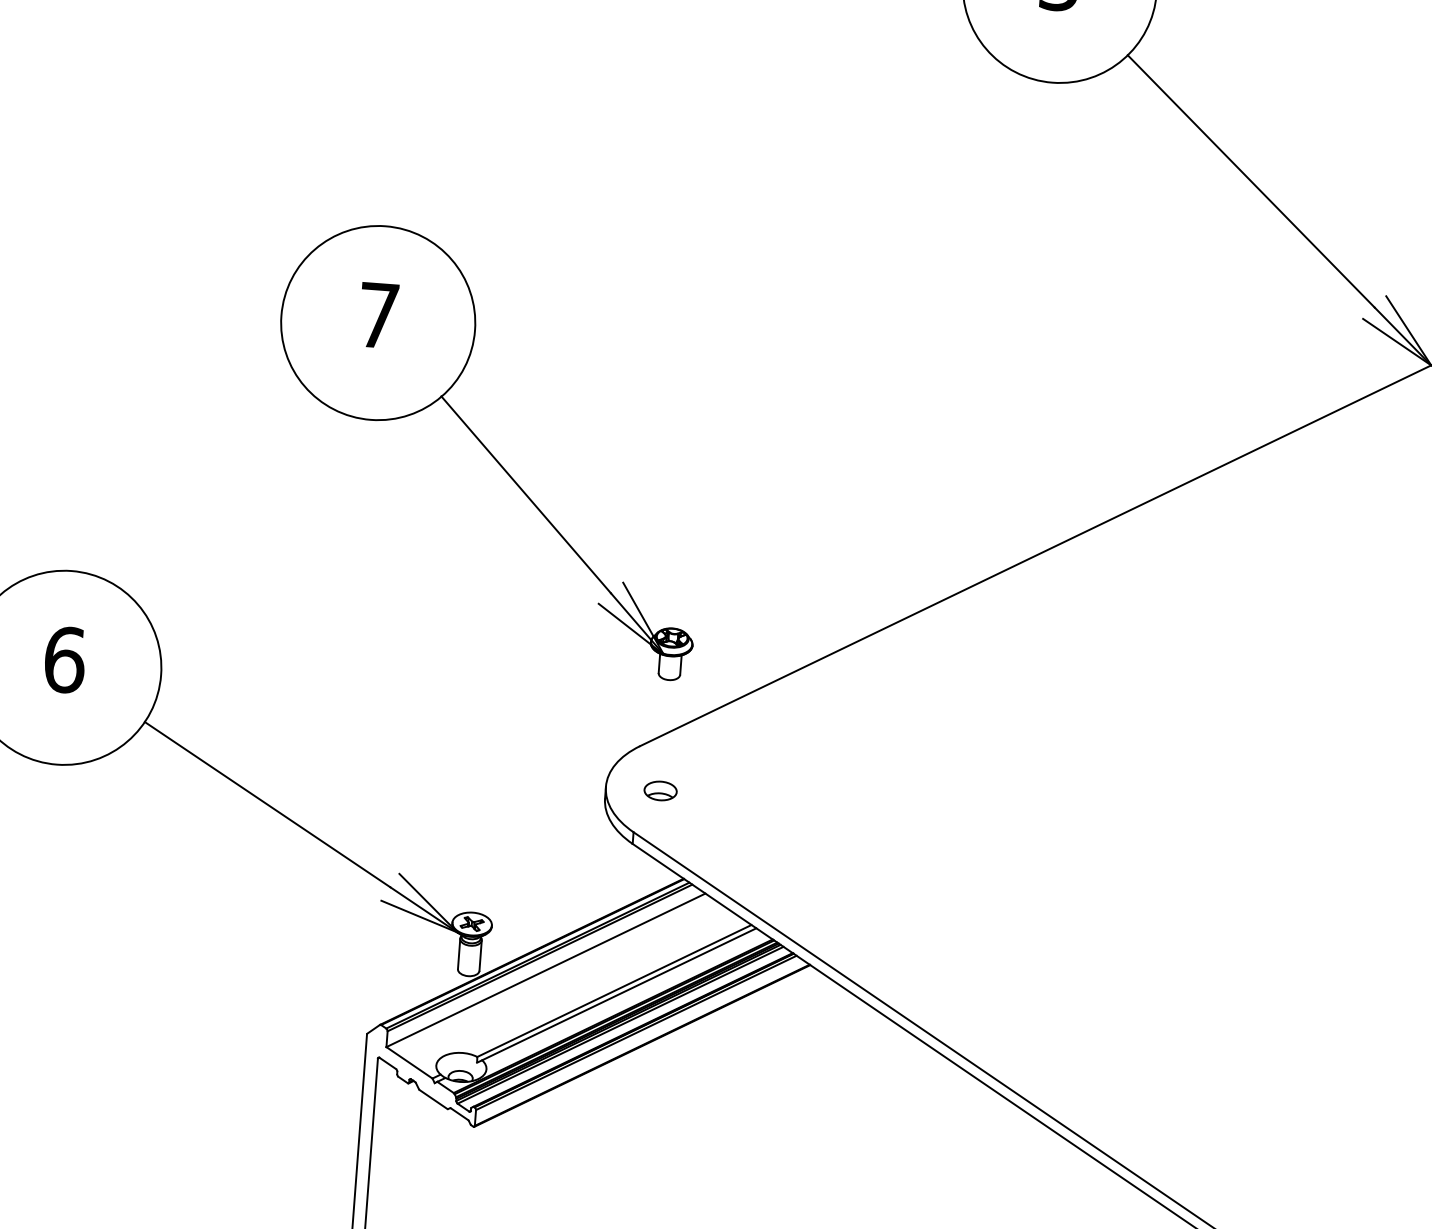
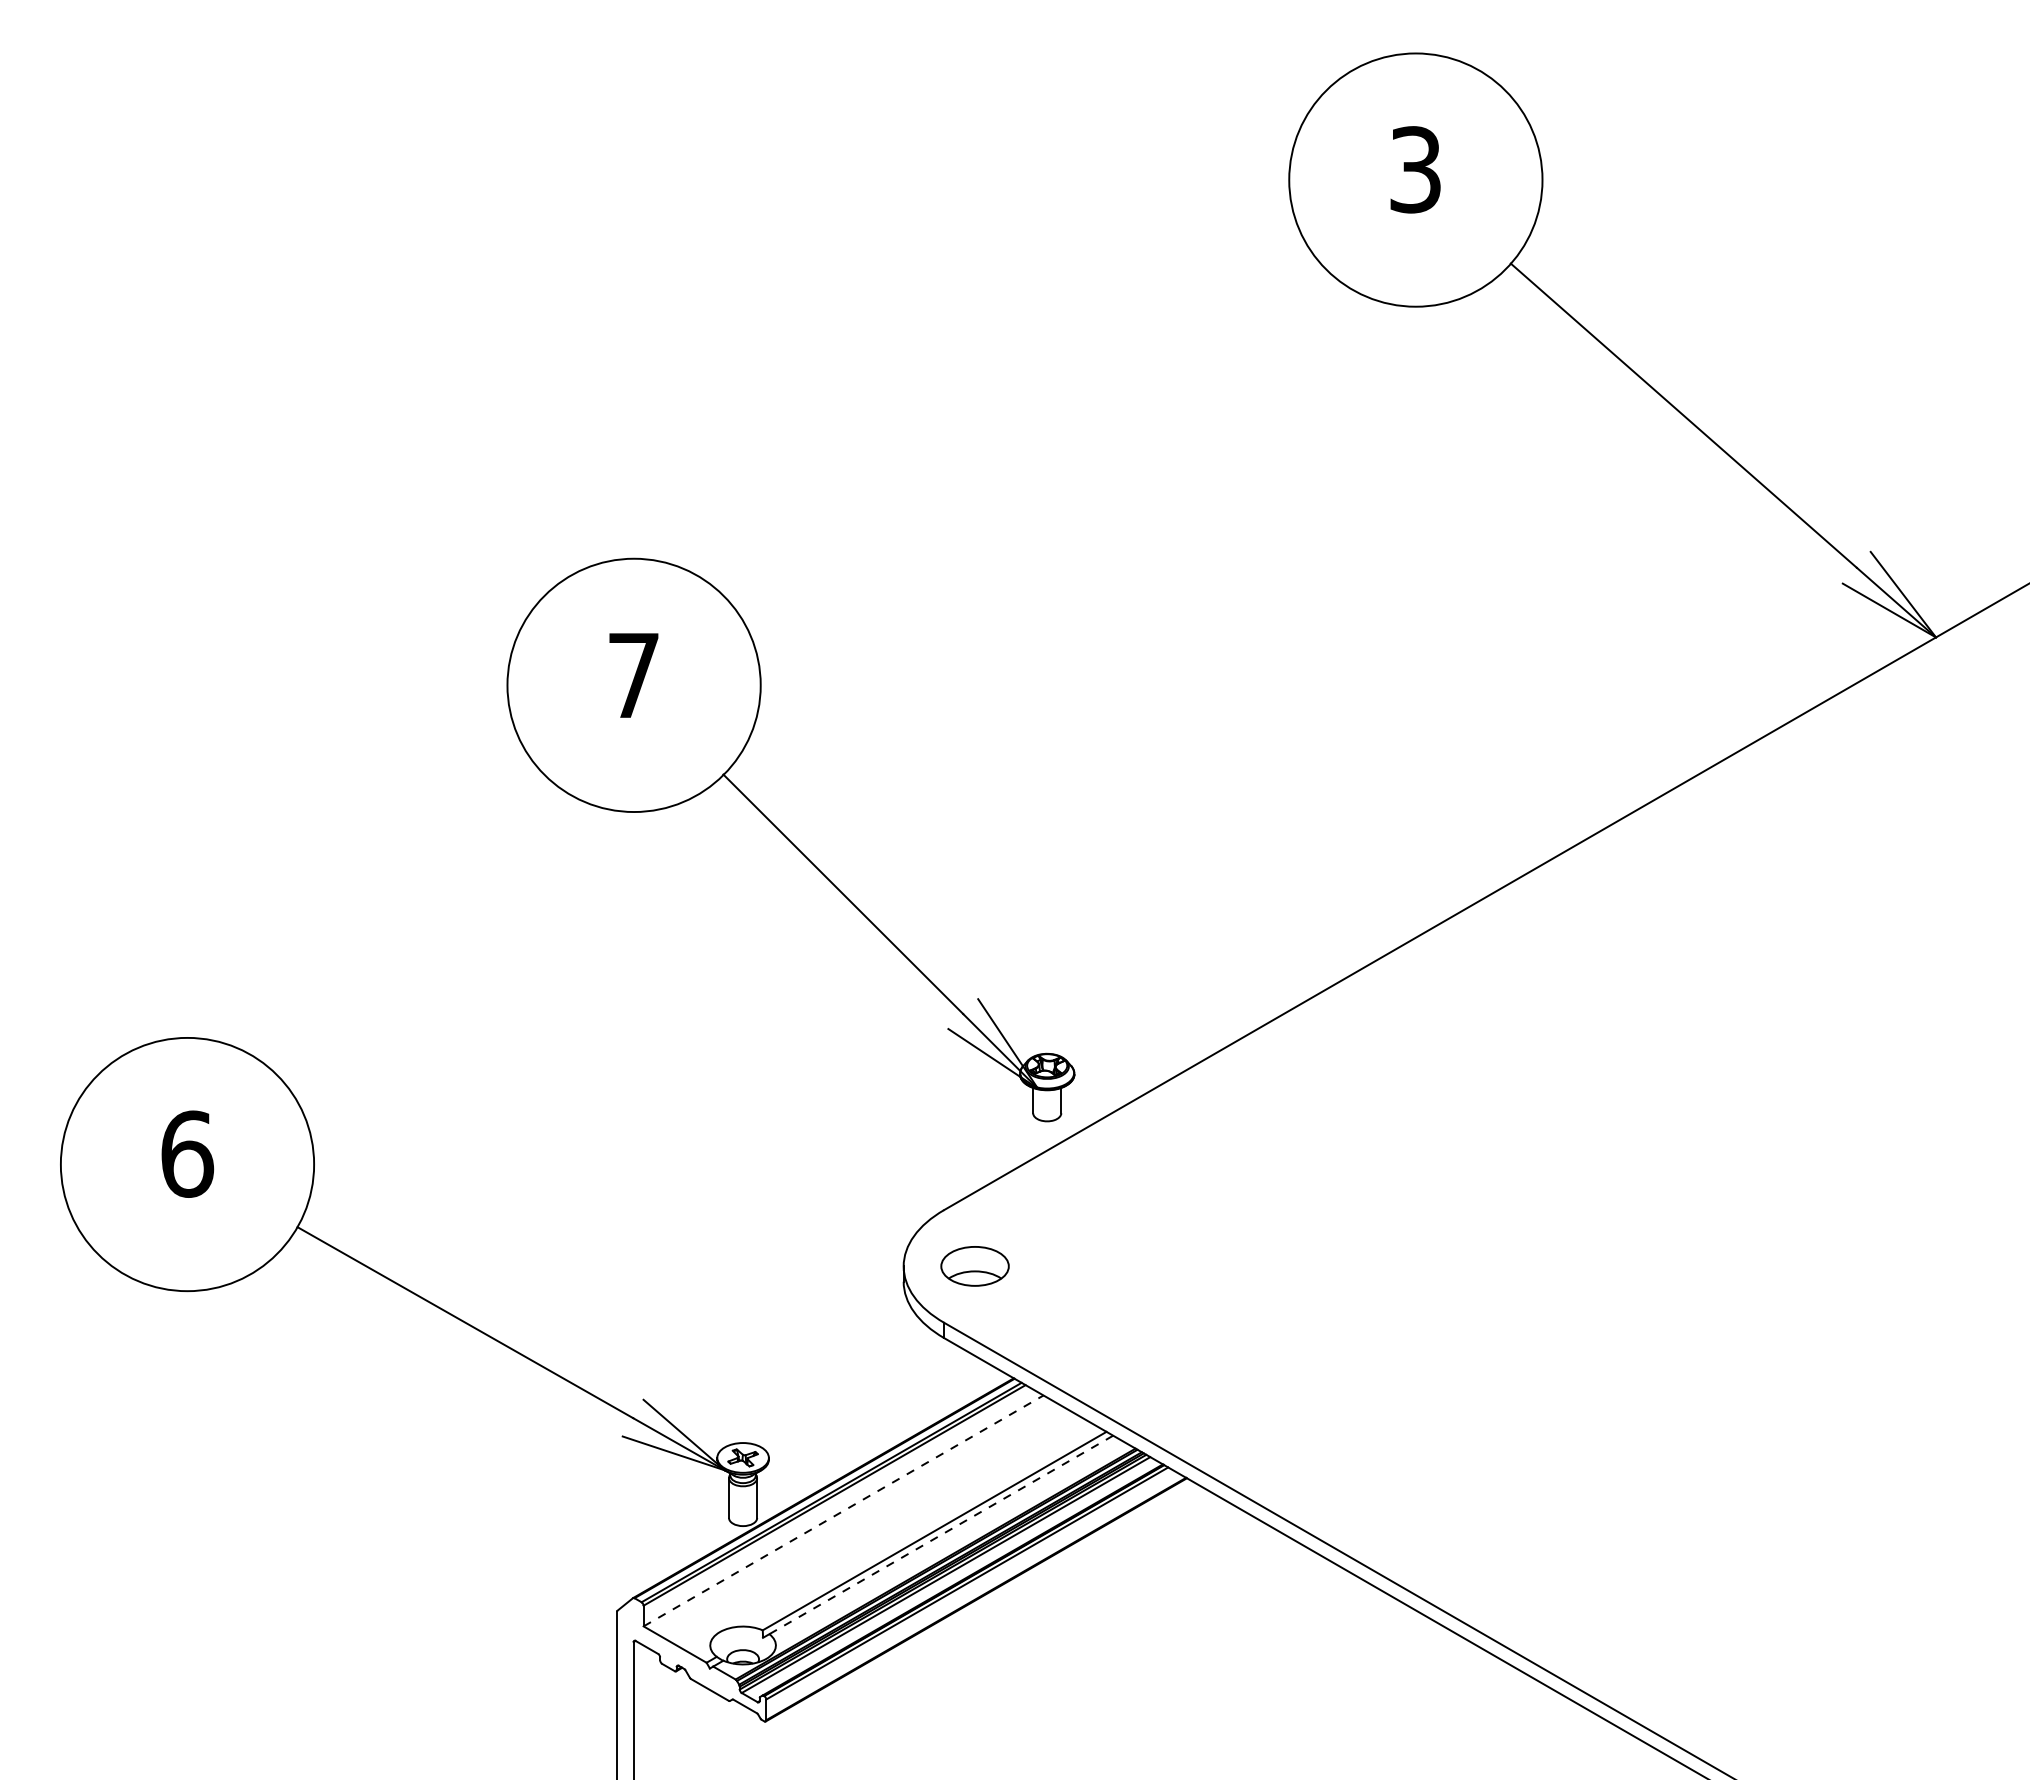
part: (488, 449) -> (790, 839), moved
part: (660, 791) -> (975, 1266), size x1.6
line: (545, 970) -> (843, 1510), solid -> dashed
line: (618, 994) -> (940, 1535), solid -> dashed

